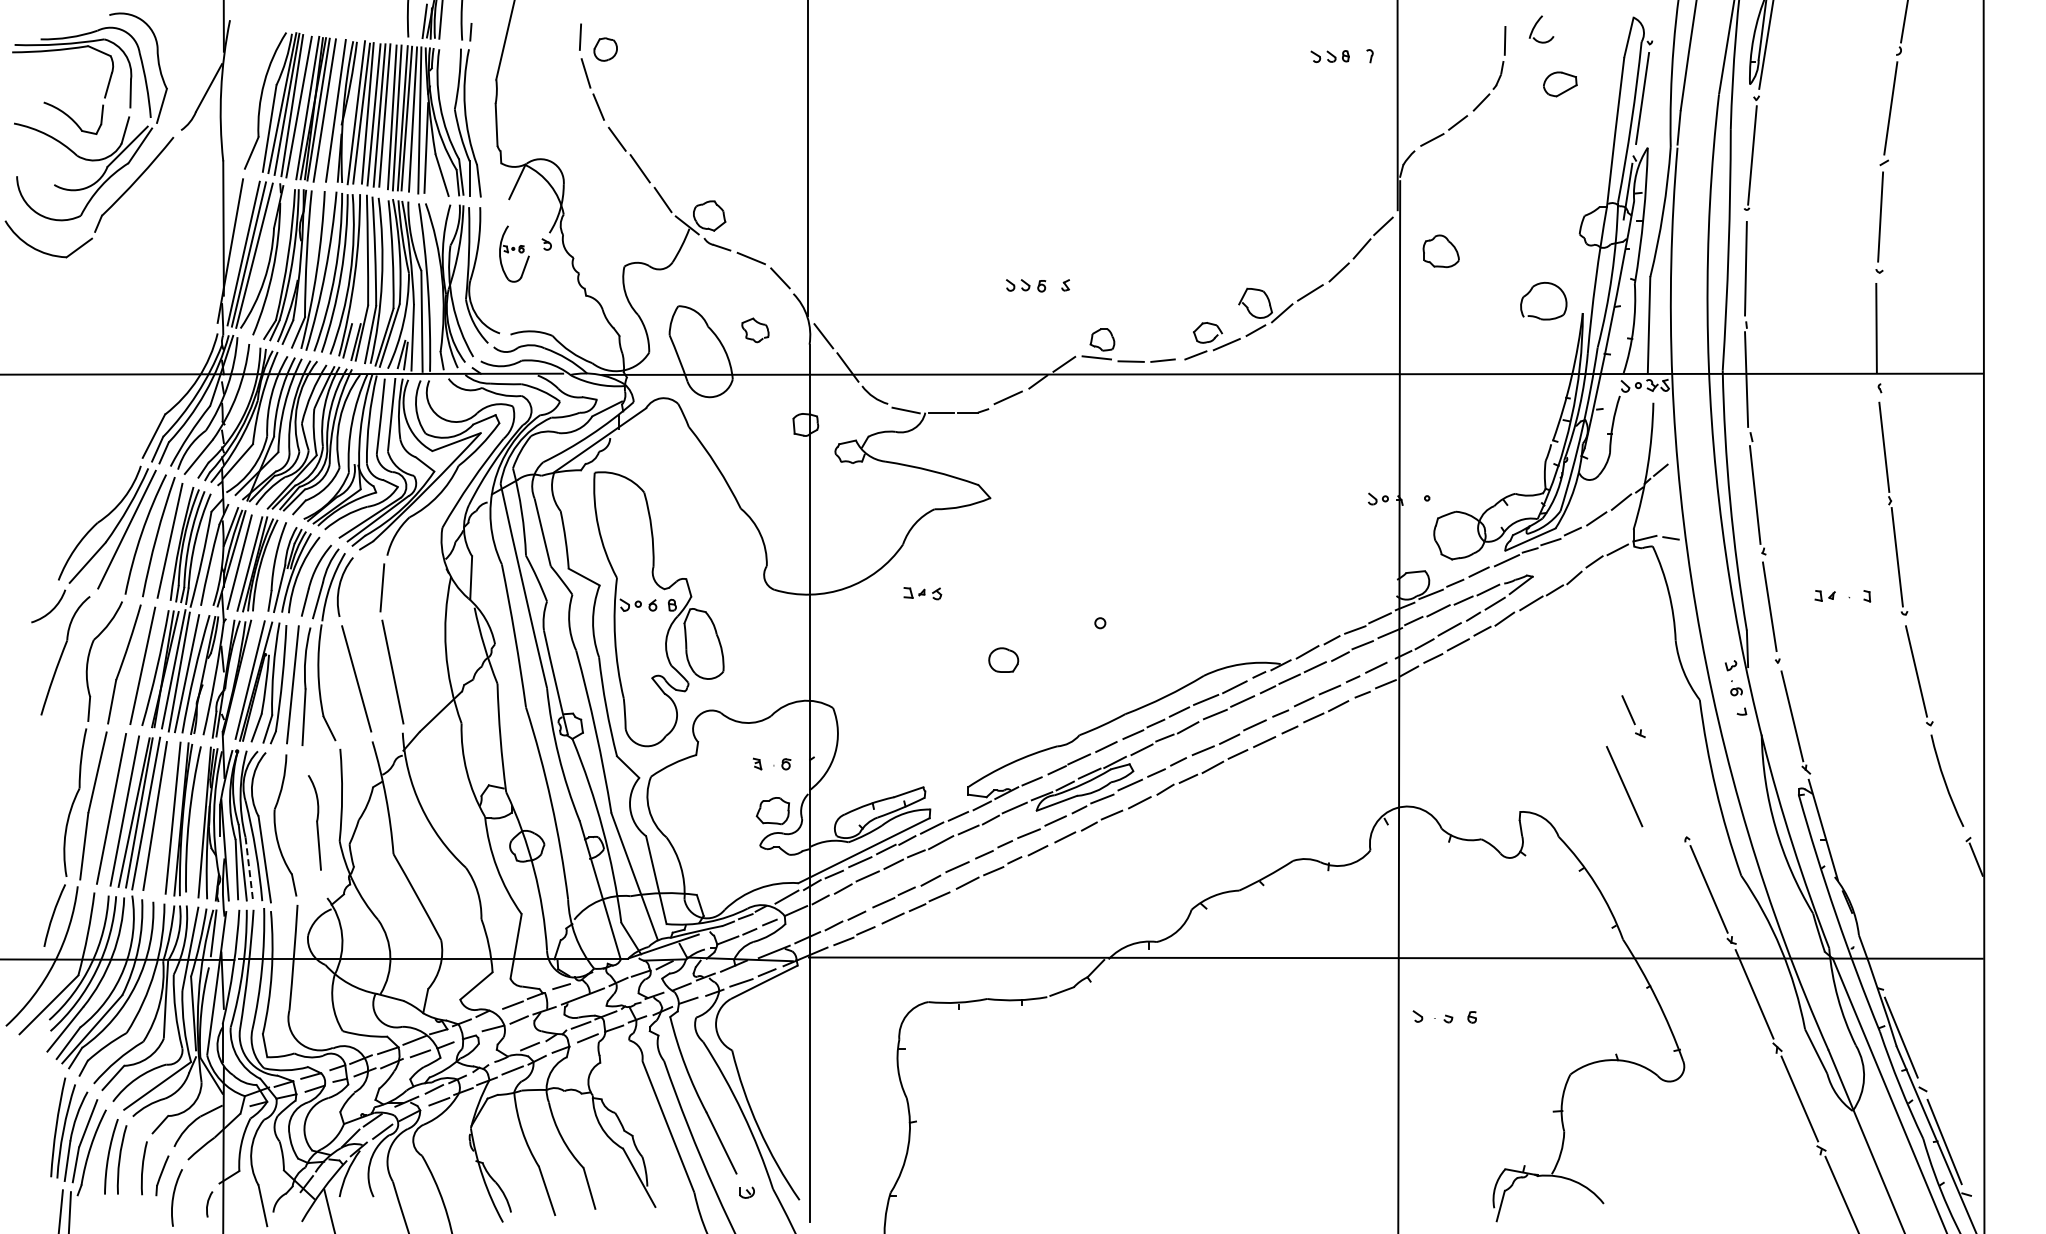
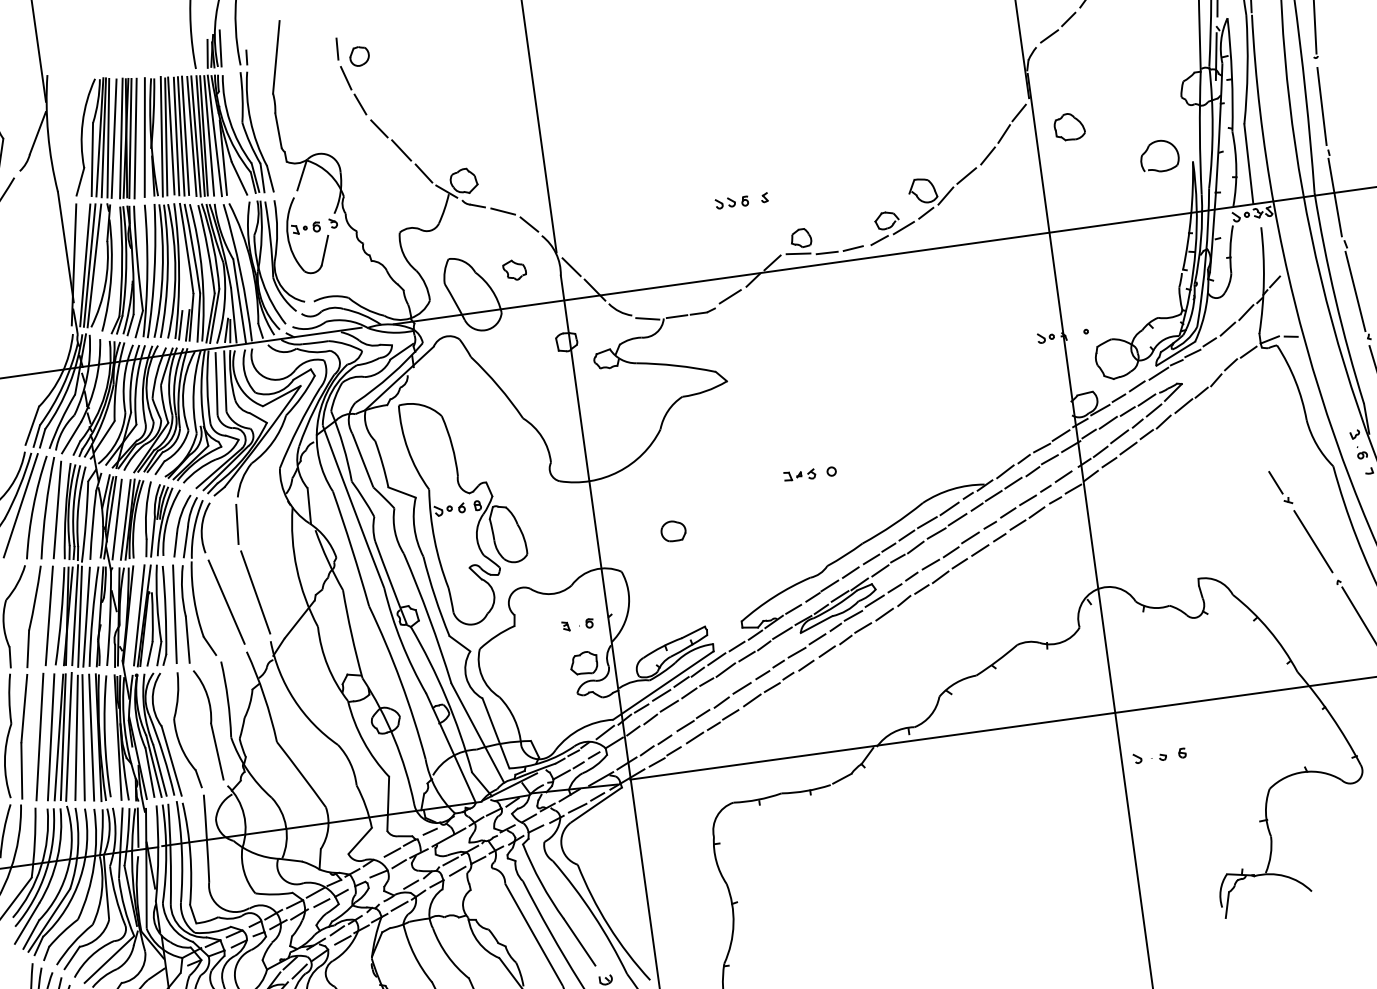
part: (514, 253) -> (307, 234), size x1.67
part: (922, 593) -> (799, 475), moved
part: (1003, 659) -> (673, 530), moved
line: (1624, 786) -> (1313, 541), moved
line: (163, 816) -> (83, 737), added
part: (314, 822) -> (208, 725), size x1.43
line: (249, 869) -> (160, 771), dashed -> solid

